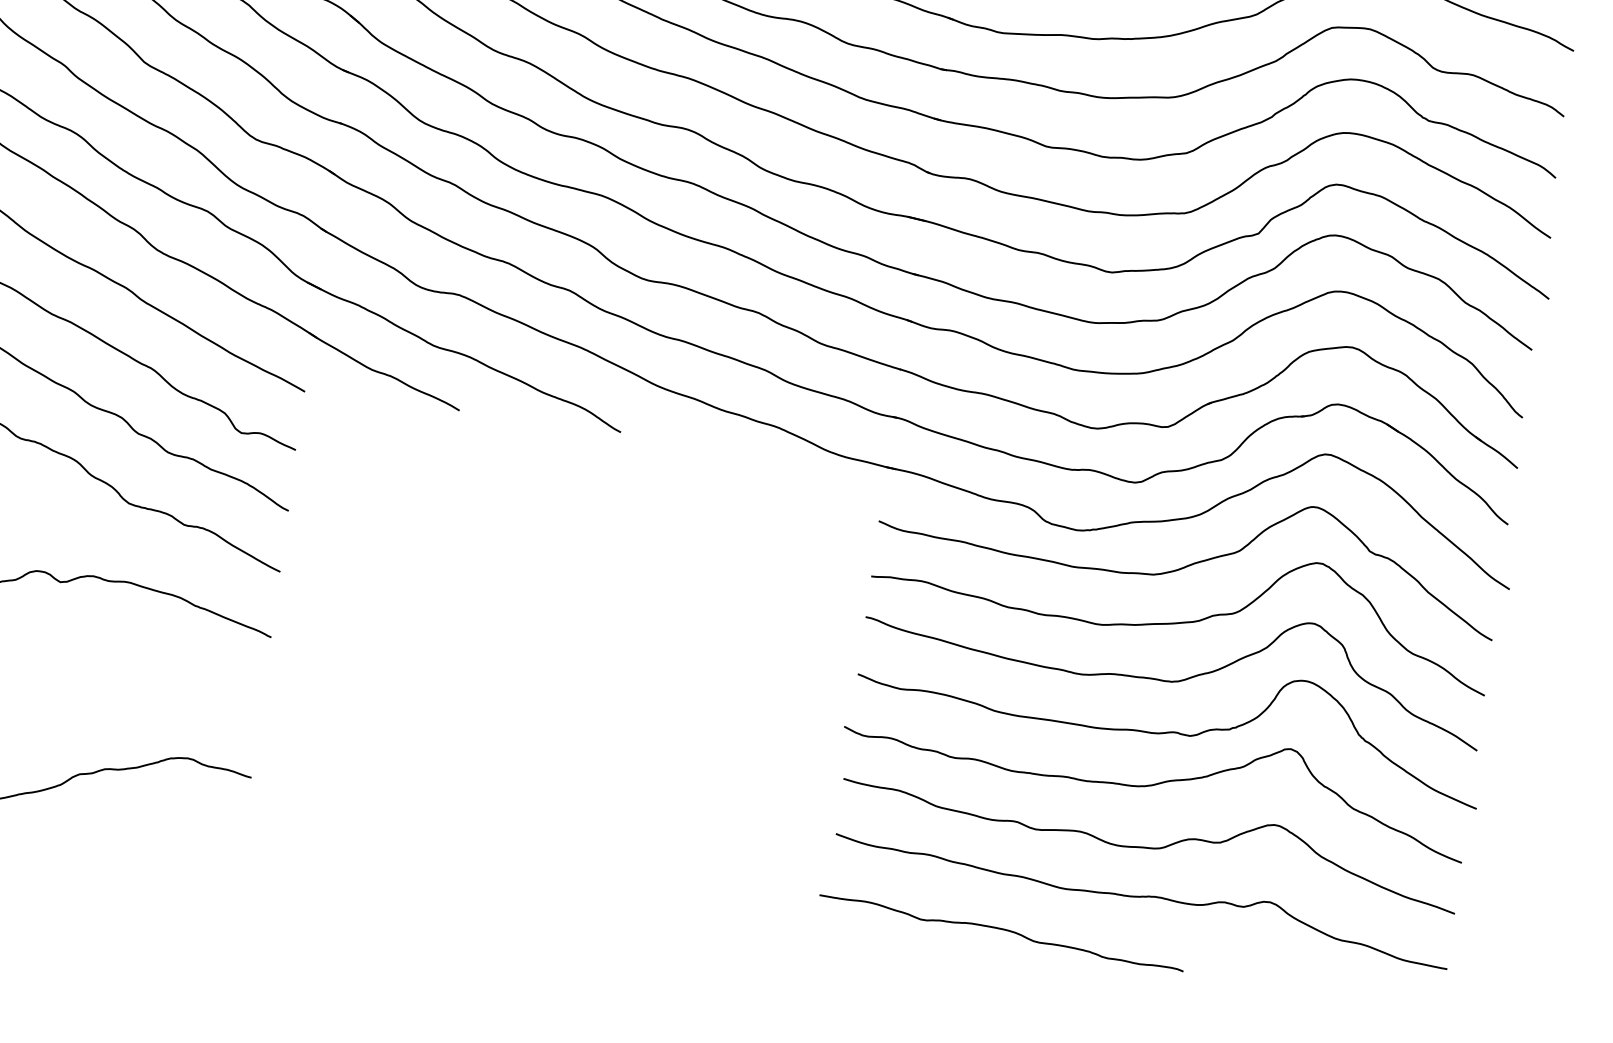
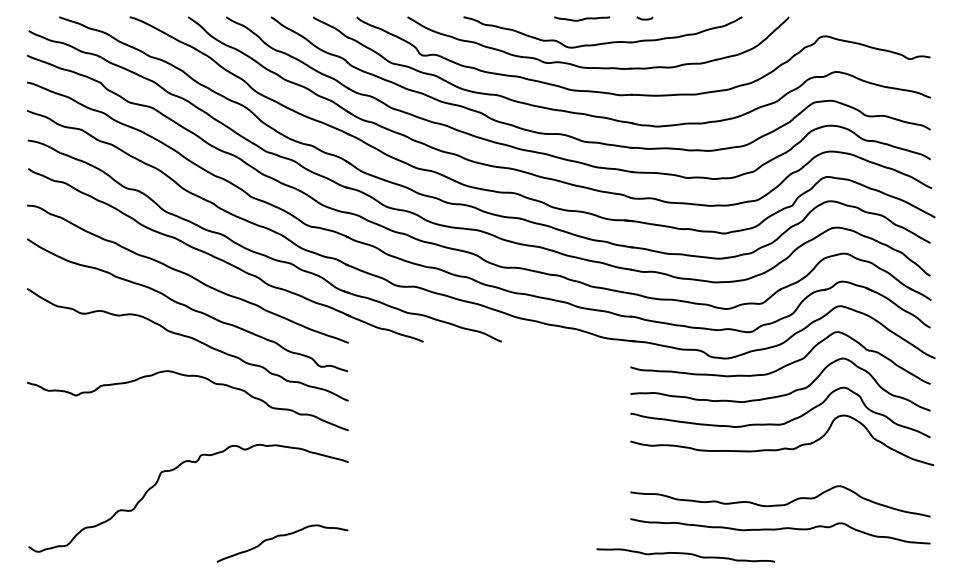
curve: (1155, 782) -> (779, 473), removed
curve: (1001, 931) -> (685, 554), moved

